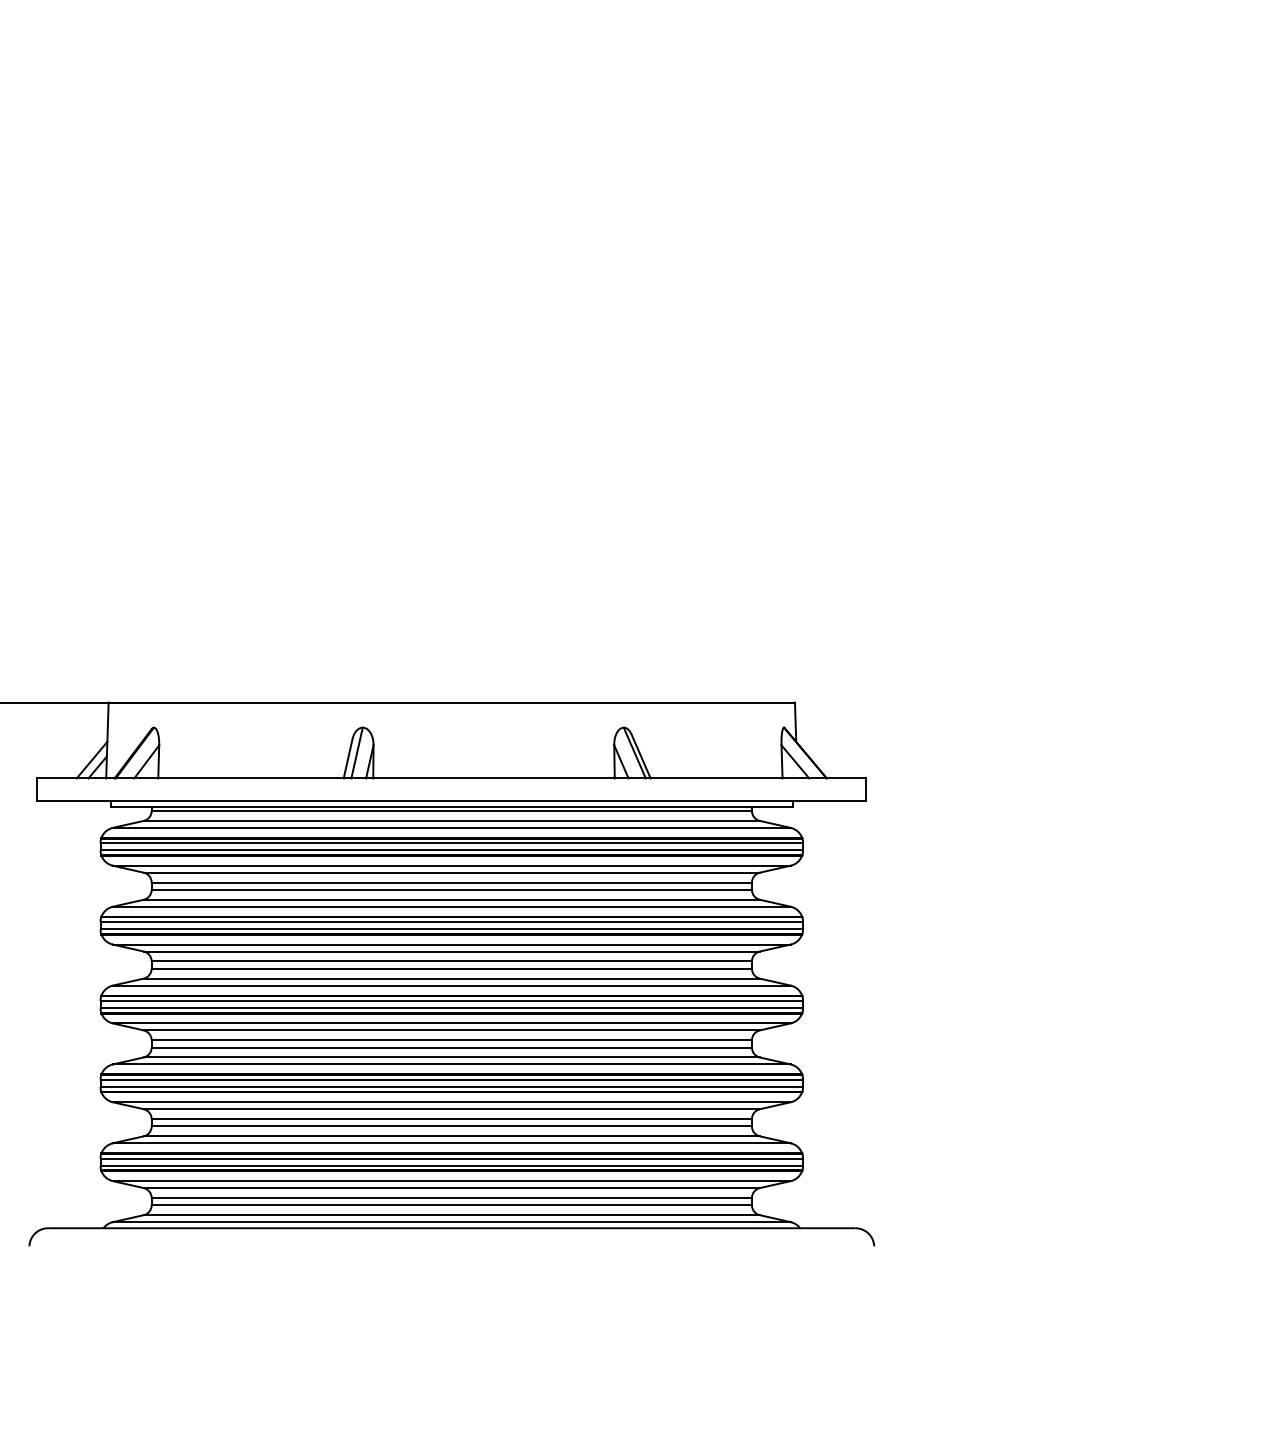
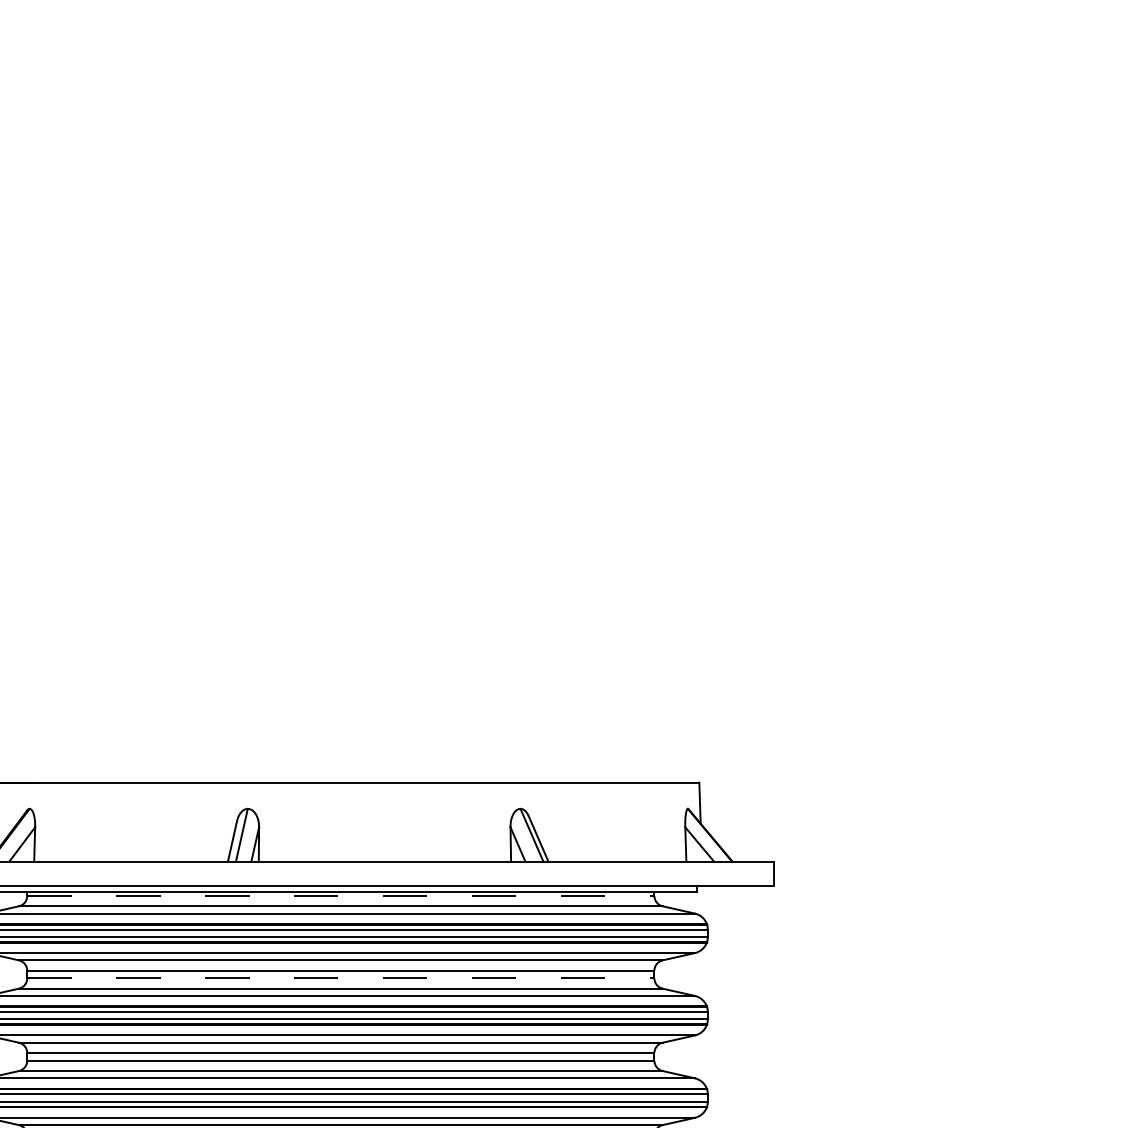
line: (452, 811) -> (341, 896), solid -> dashed
line: (452, 889) -> (341, 977), solid -> dashed

